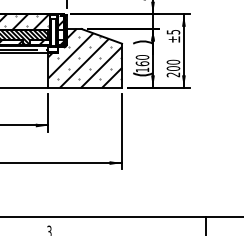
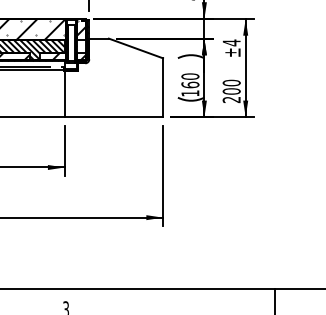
text: (173, 31) -> (231, 41), ±5 -> ±4
hatch: (85, 57) -> (114, 76), removed

